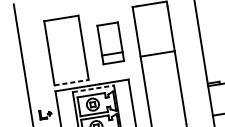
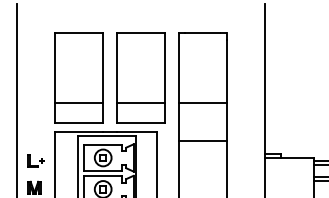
part: (110, 42) -> (140, 77), size x1.67
line: (68, 67) -> (78, 102), added
line: (161, 81) -> (202, 141), added
line: (71, 82) -> (78, 123), dashed -> solid
line: (93, 88) -> (107, 136), dashed -> solid

